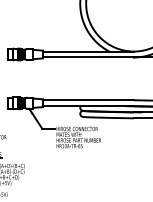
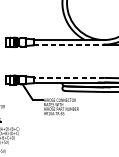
line: (88, 57) -> (68, 44), solid -> dashed
line: (87, 100) -> (68, 78), solid -> dashed

